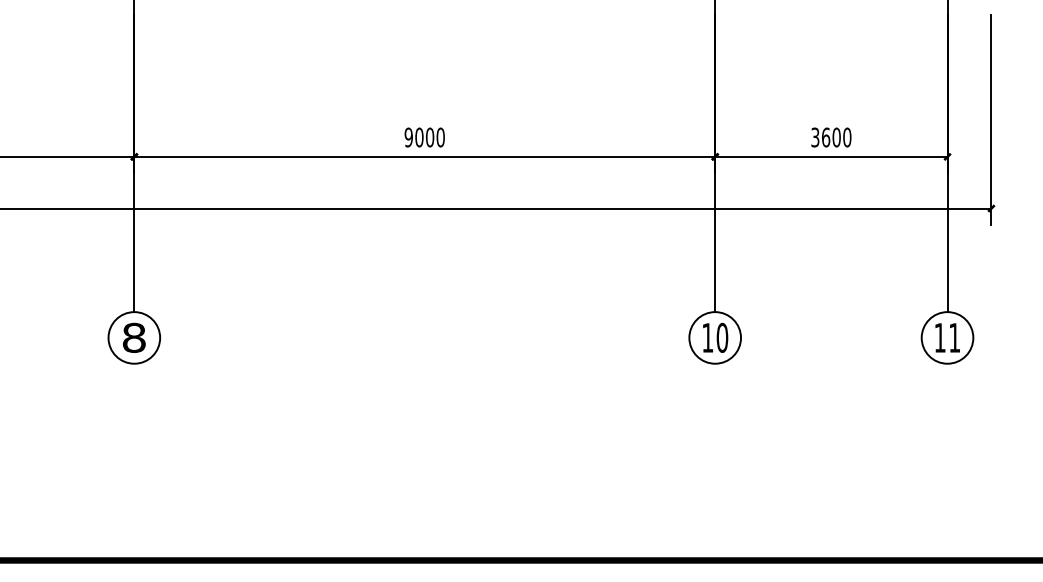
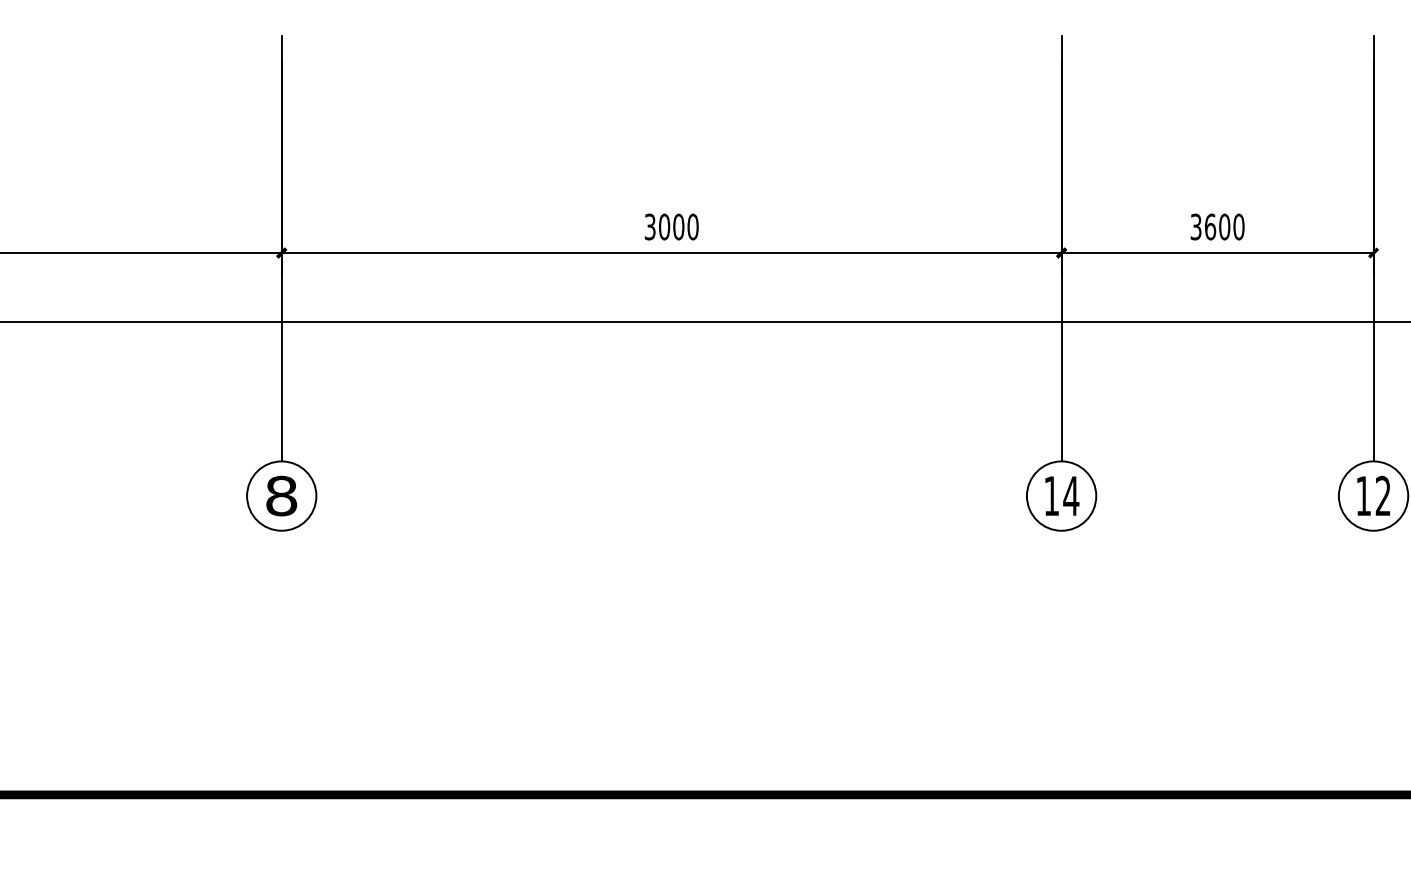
text: (408, 137) -> (649, 226), 9000 -> 3000
text: (722, 337) -> (1071, 495), 10 -> 14
text: (954, 337) -> (1382, 495), 11 -> 12

